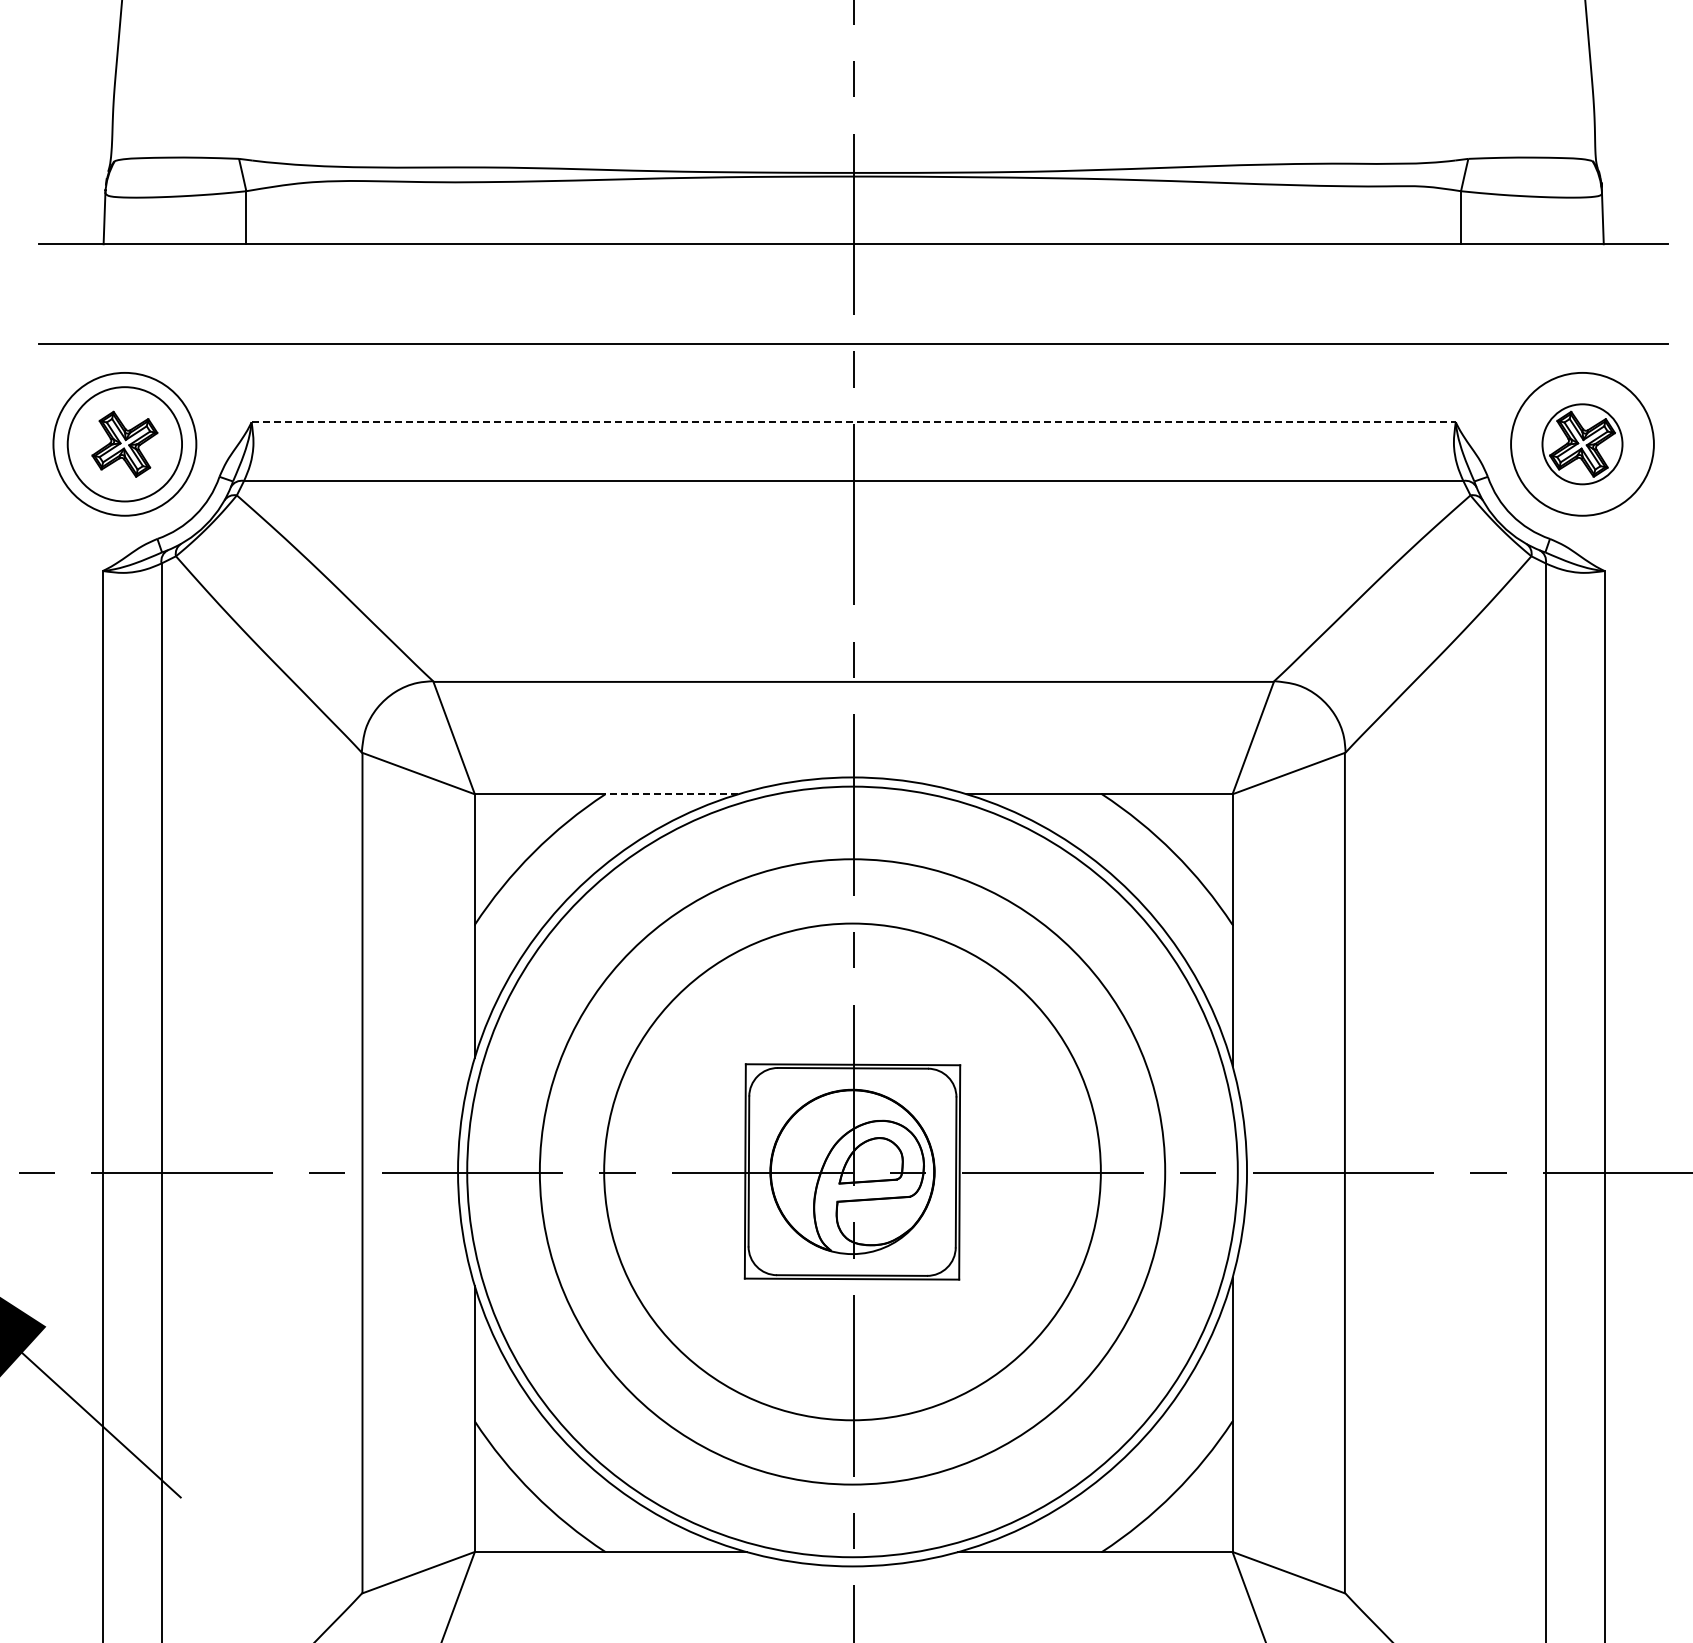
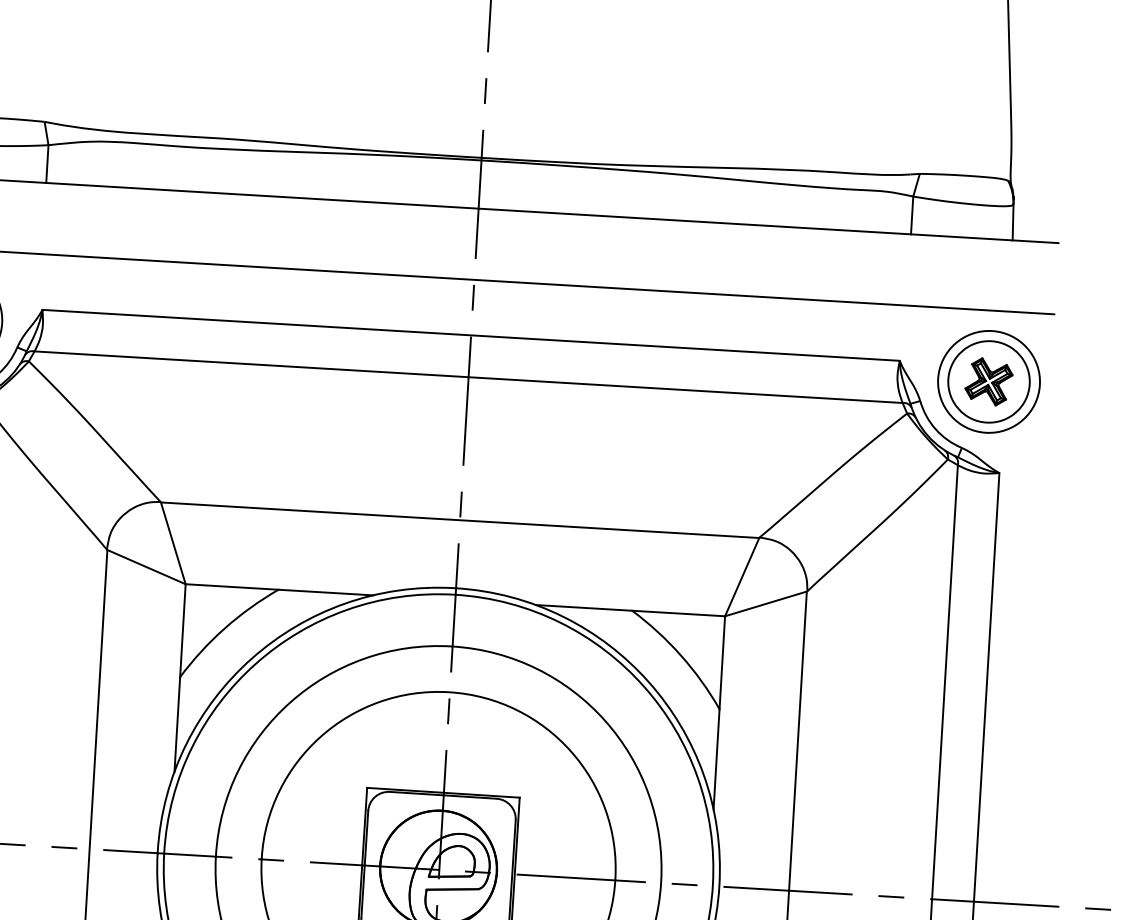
line: (854, 422) -> (471, 335), dashed -> solid
circle: (1582, 444) -> (989, 382), size x1.43
line: (671, 794) -> (325, 592), dashed -> solid

